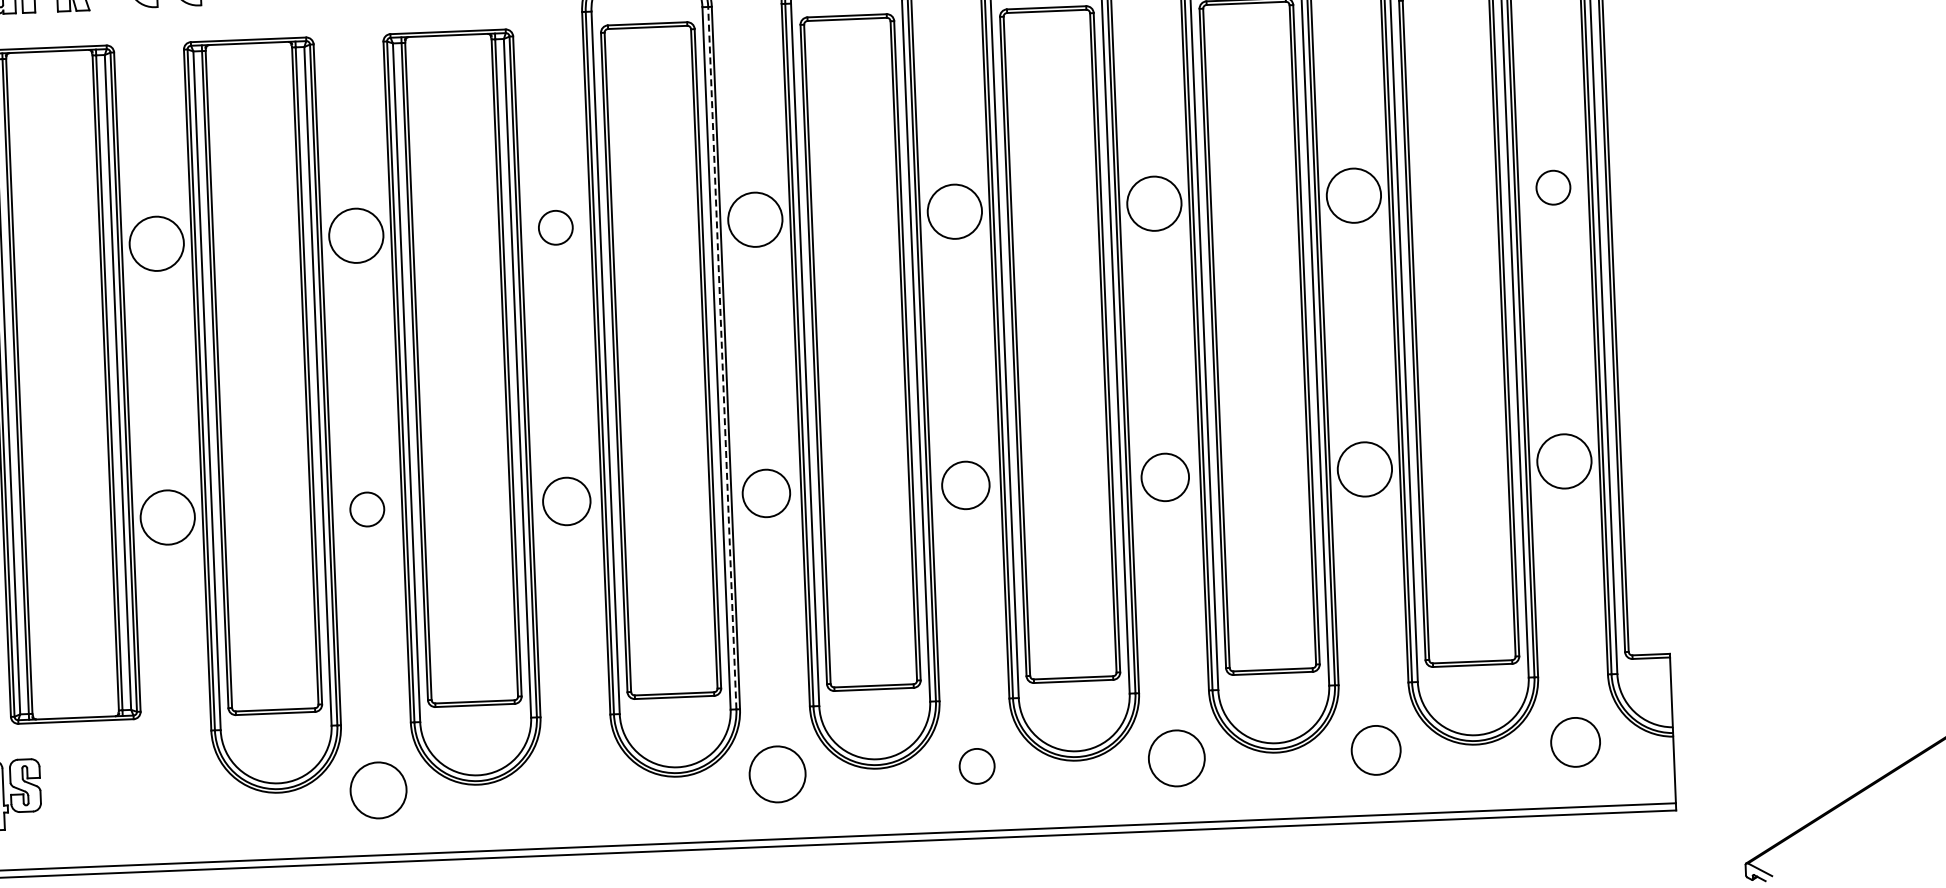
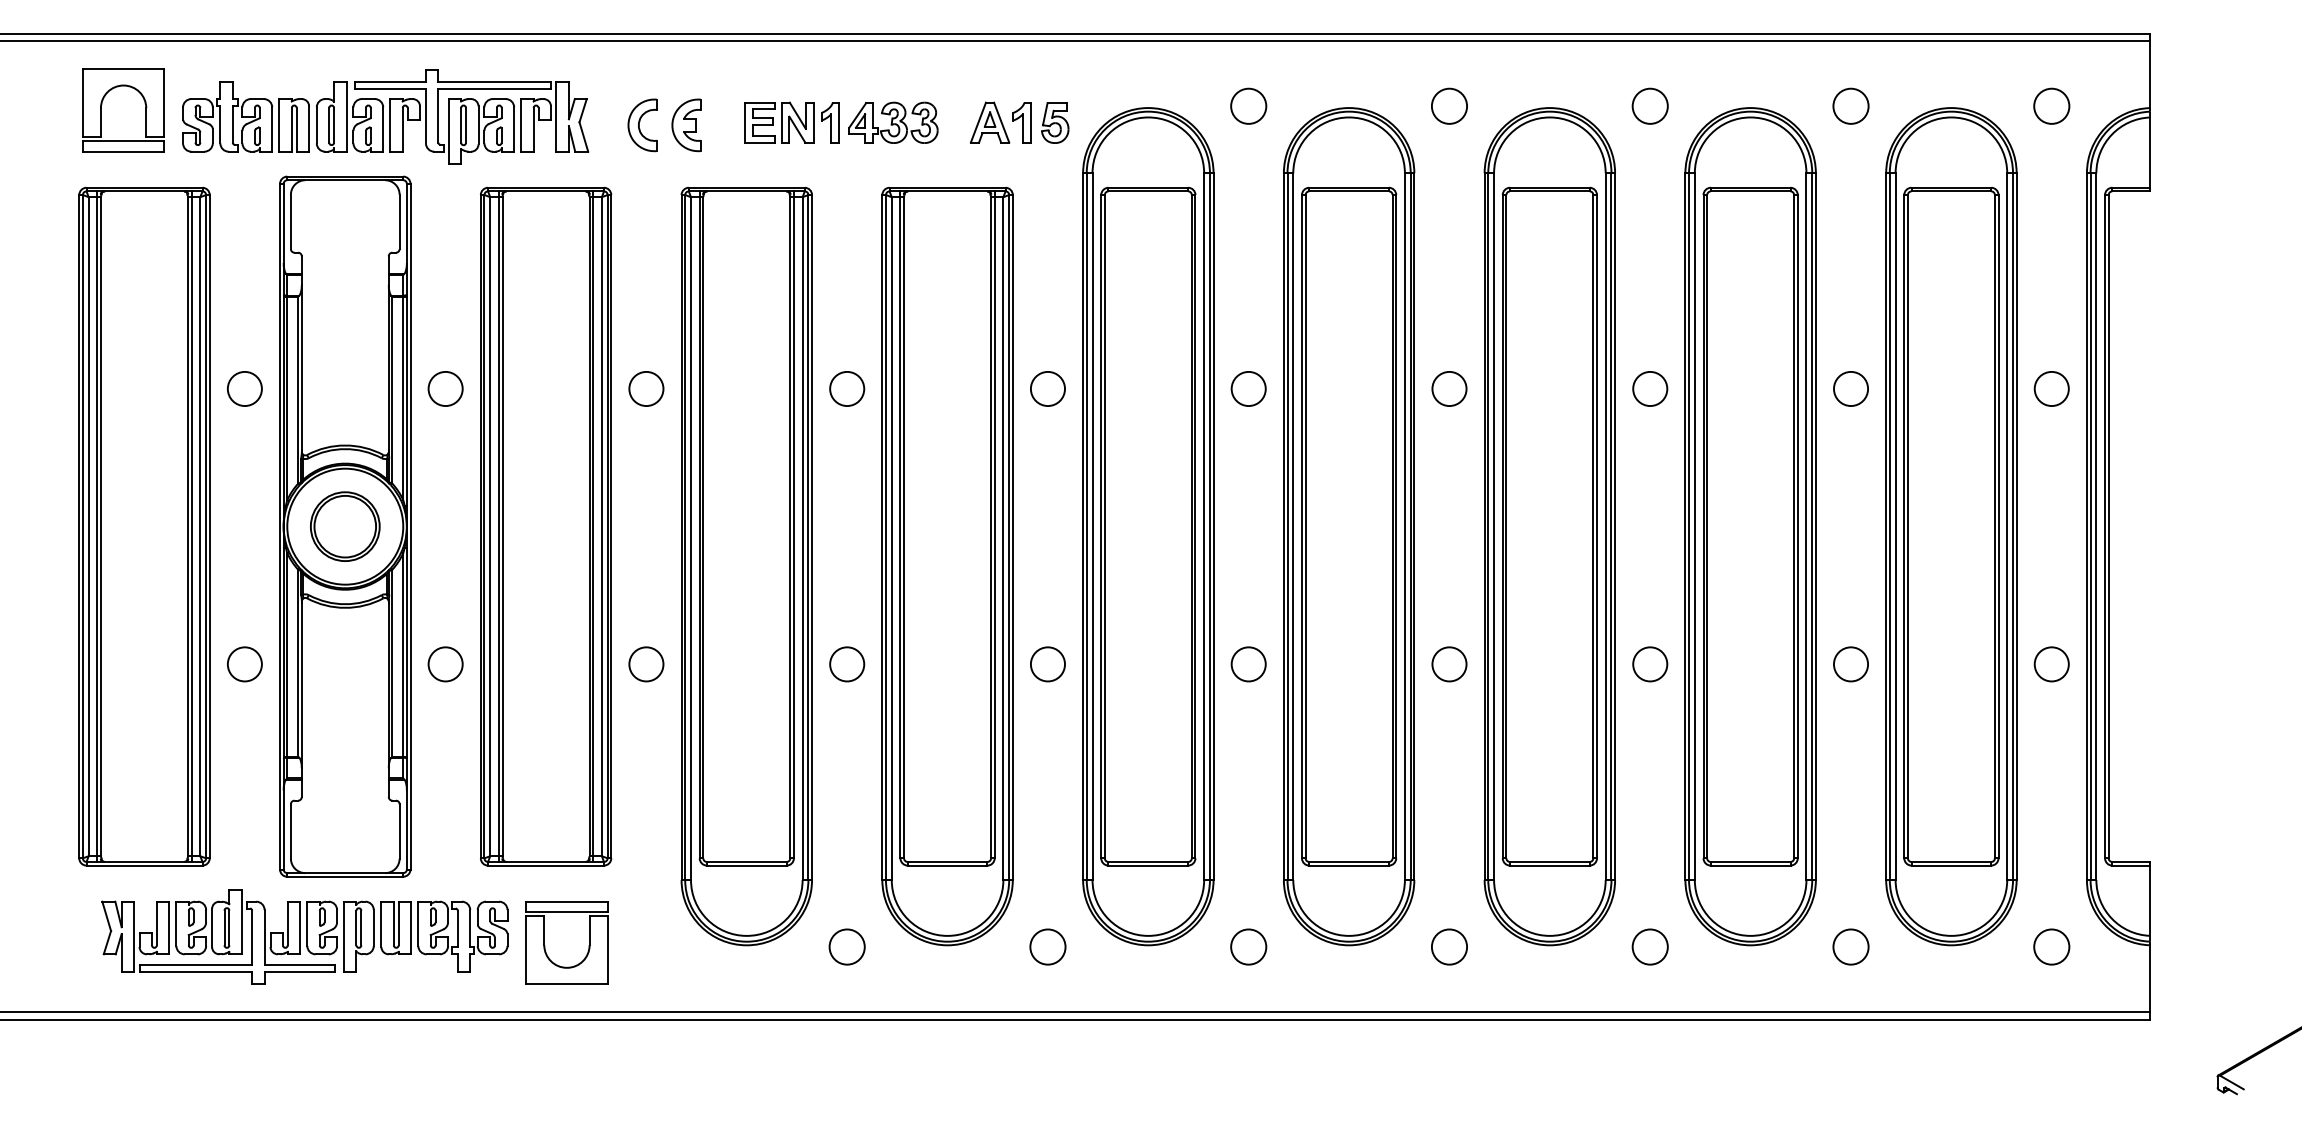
circle: (1353, 195) -> (1850, 388), size x0.62
circle: (1154, 203) -> (1650, 388), size x0.62
circle: (954, 211) -> (1449, 388), size x0.62
circle: (755, 219) -> (1248, 388), size x0.62
circle: (356, 235) -> (847, 388), size x0.62
circle: (156, 243) -> (646, 388), size x0.62
line: (721, 358) -> (1209, 526), dashed -> solid
circle: (1564, 461) -> (2051, 664), size x0.62
circle: (1364, 469) -> (1850, 664), size x0.62
circle: (1165, 477) -> (1650, 664), size x0.71
circle: (965, 485) -> (1449, 664), size x0.71
circle: (766, 493) -> (1248, 664), size x0.71
circle: (566, 501) -> (1047, 664), size x0.71
circle: (167, 517) -> (646, 664), size x0.62
circle: (1575, 741) -> (2051, 946), size x0.71
circle: (1375, 749) -> (1850, 946), size x0.71
circle: (1175, 757) -> (1649, 946), size x0.62
circle: (777, 773) -> (1248, 946), size x0.62
circle: (577, 781) -> (1047, 946), added
circle: (377, 789) -> (846, 946), size x0.62
part: (78, 800) -> (545, 945), added

